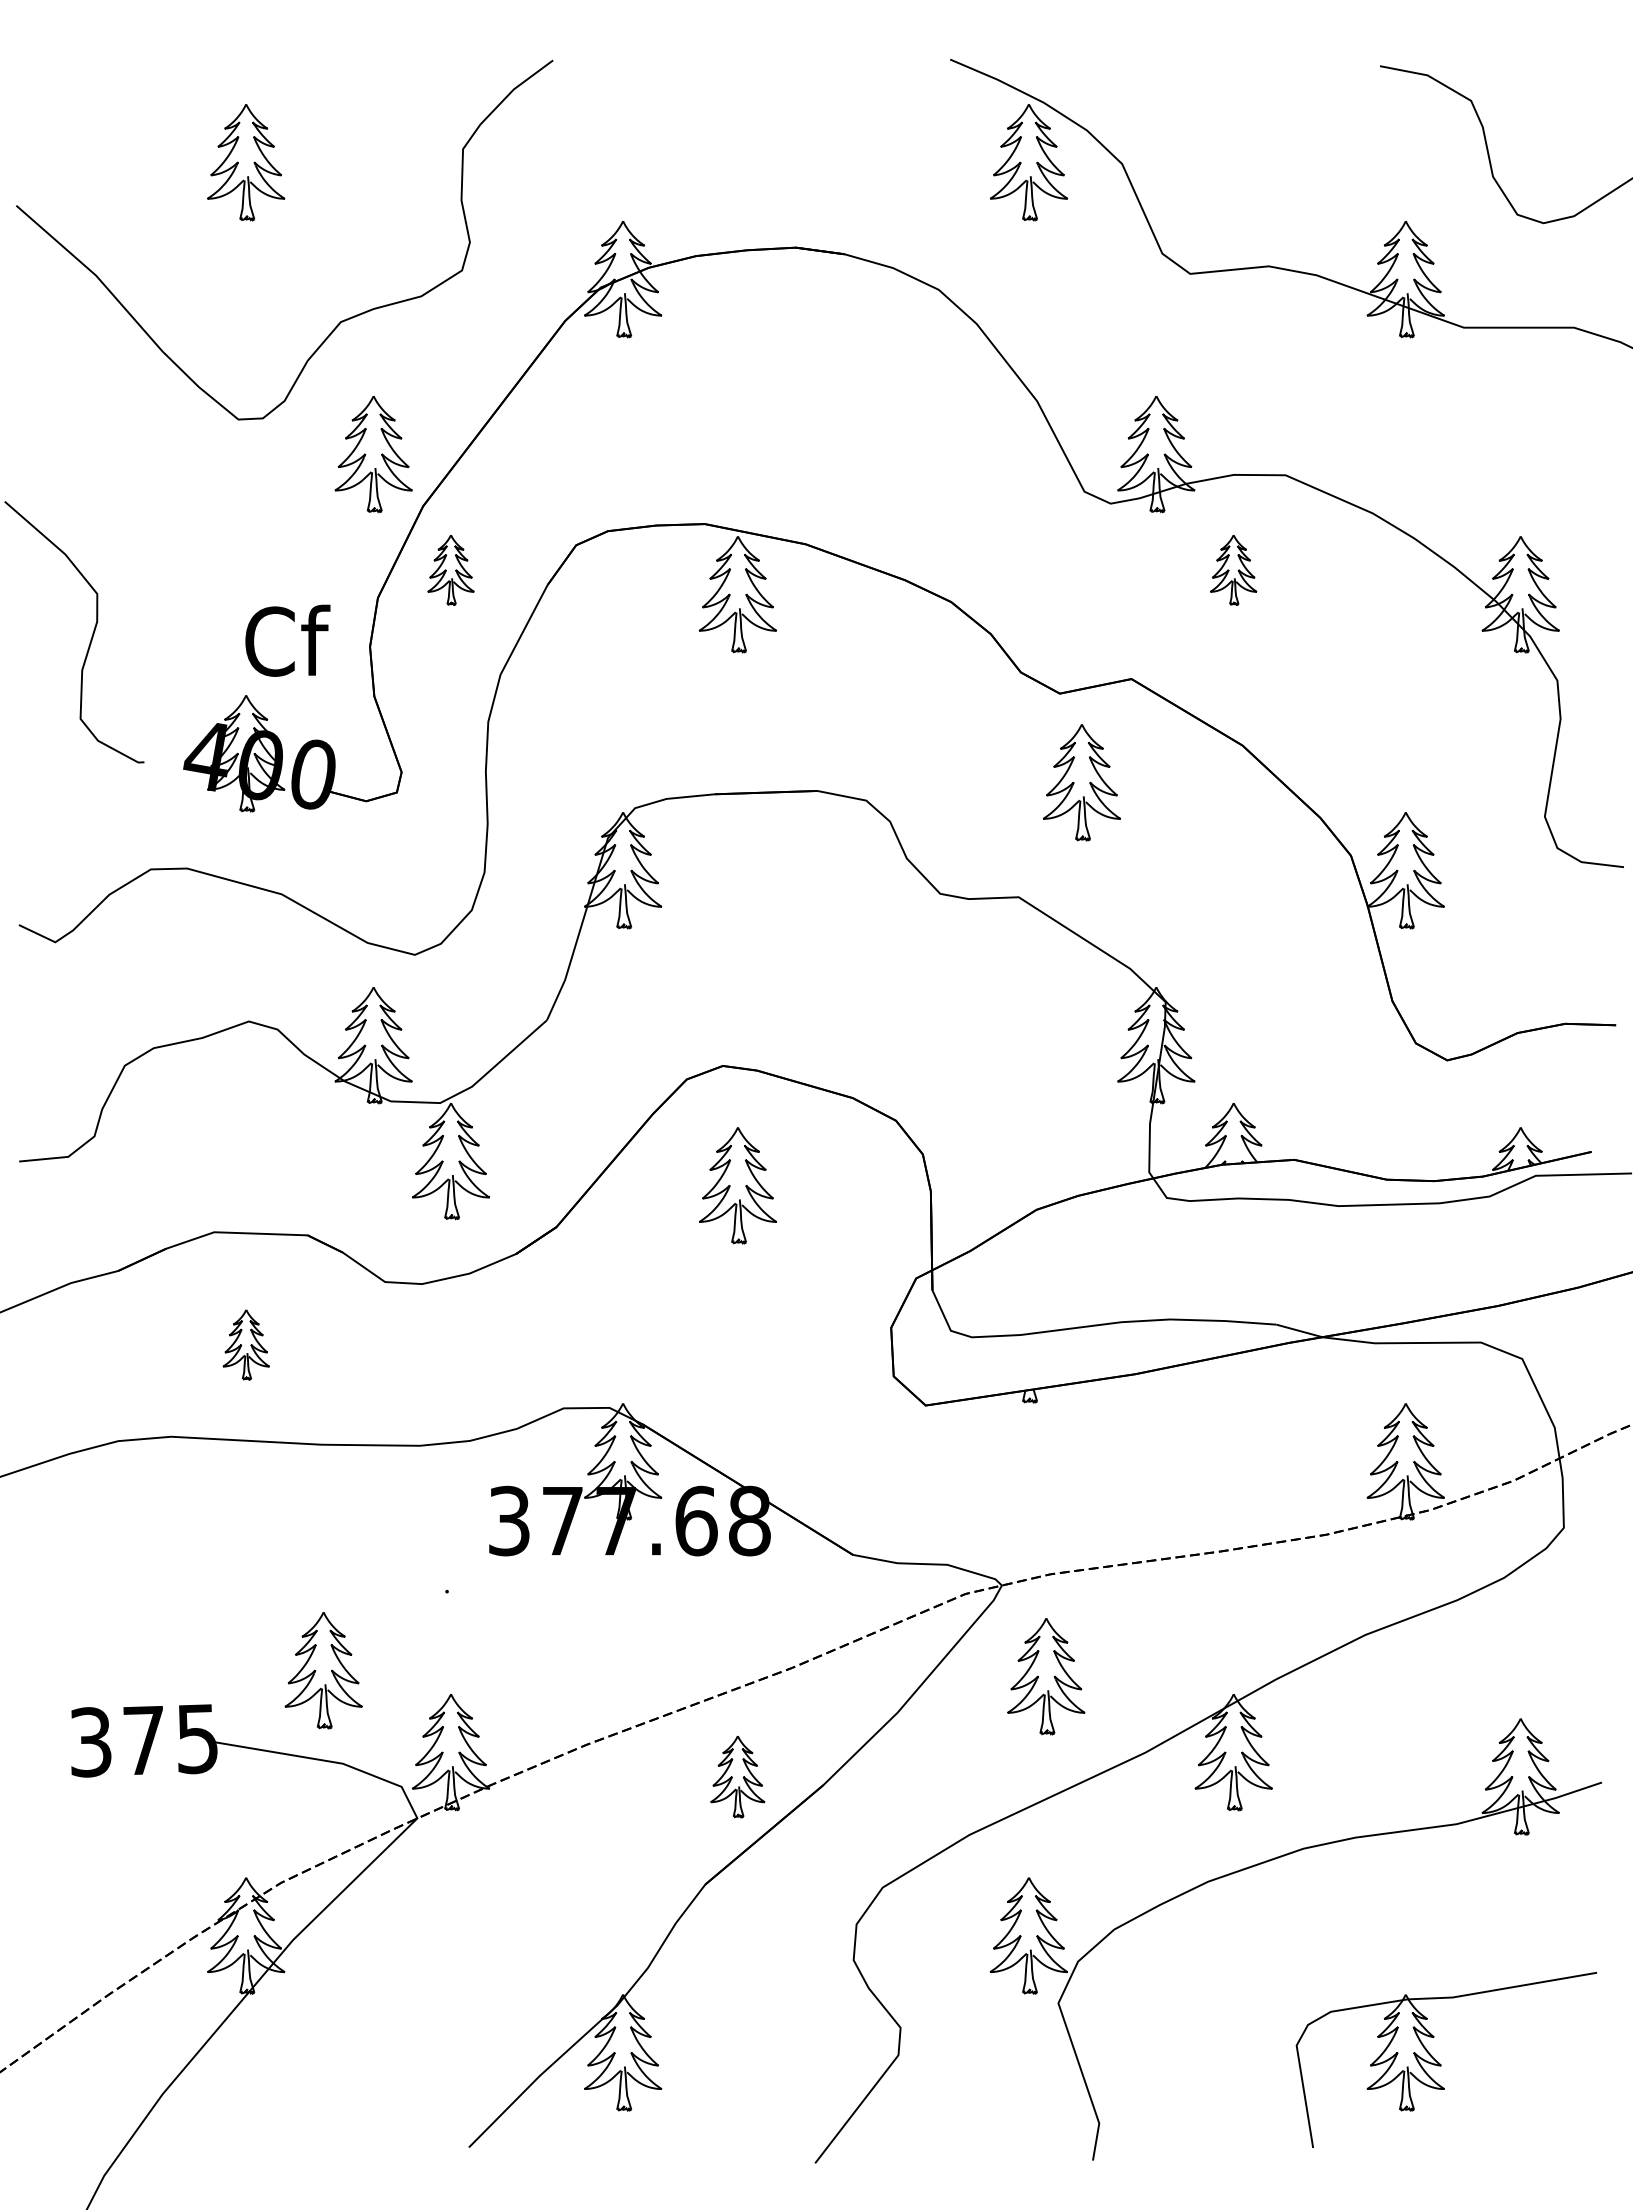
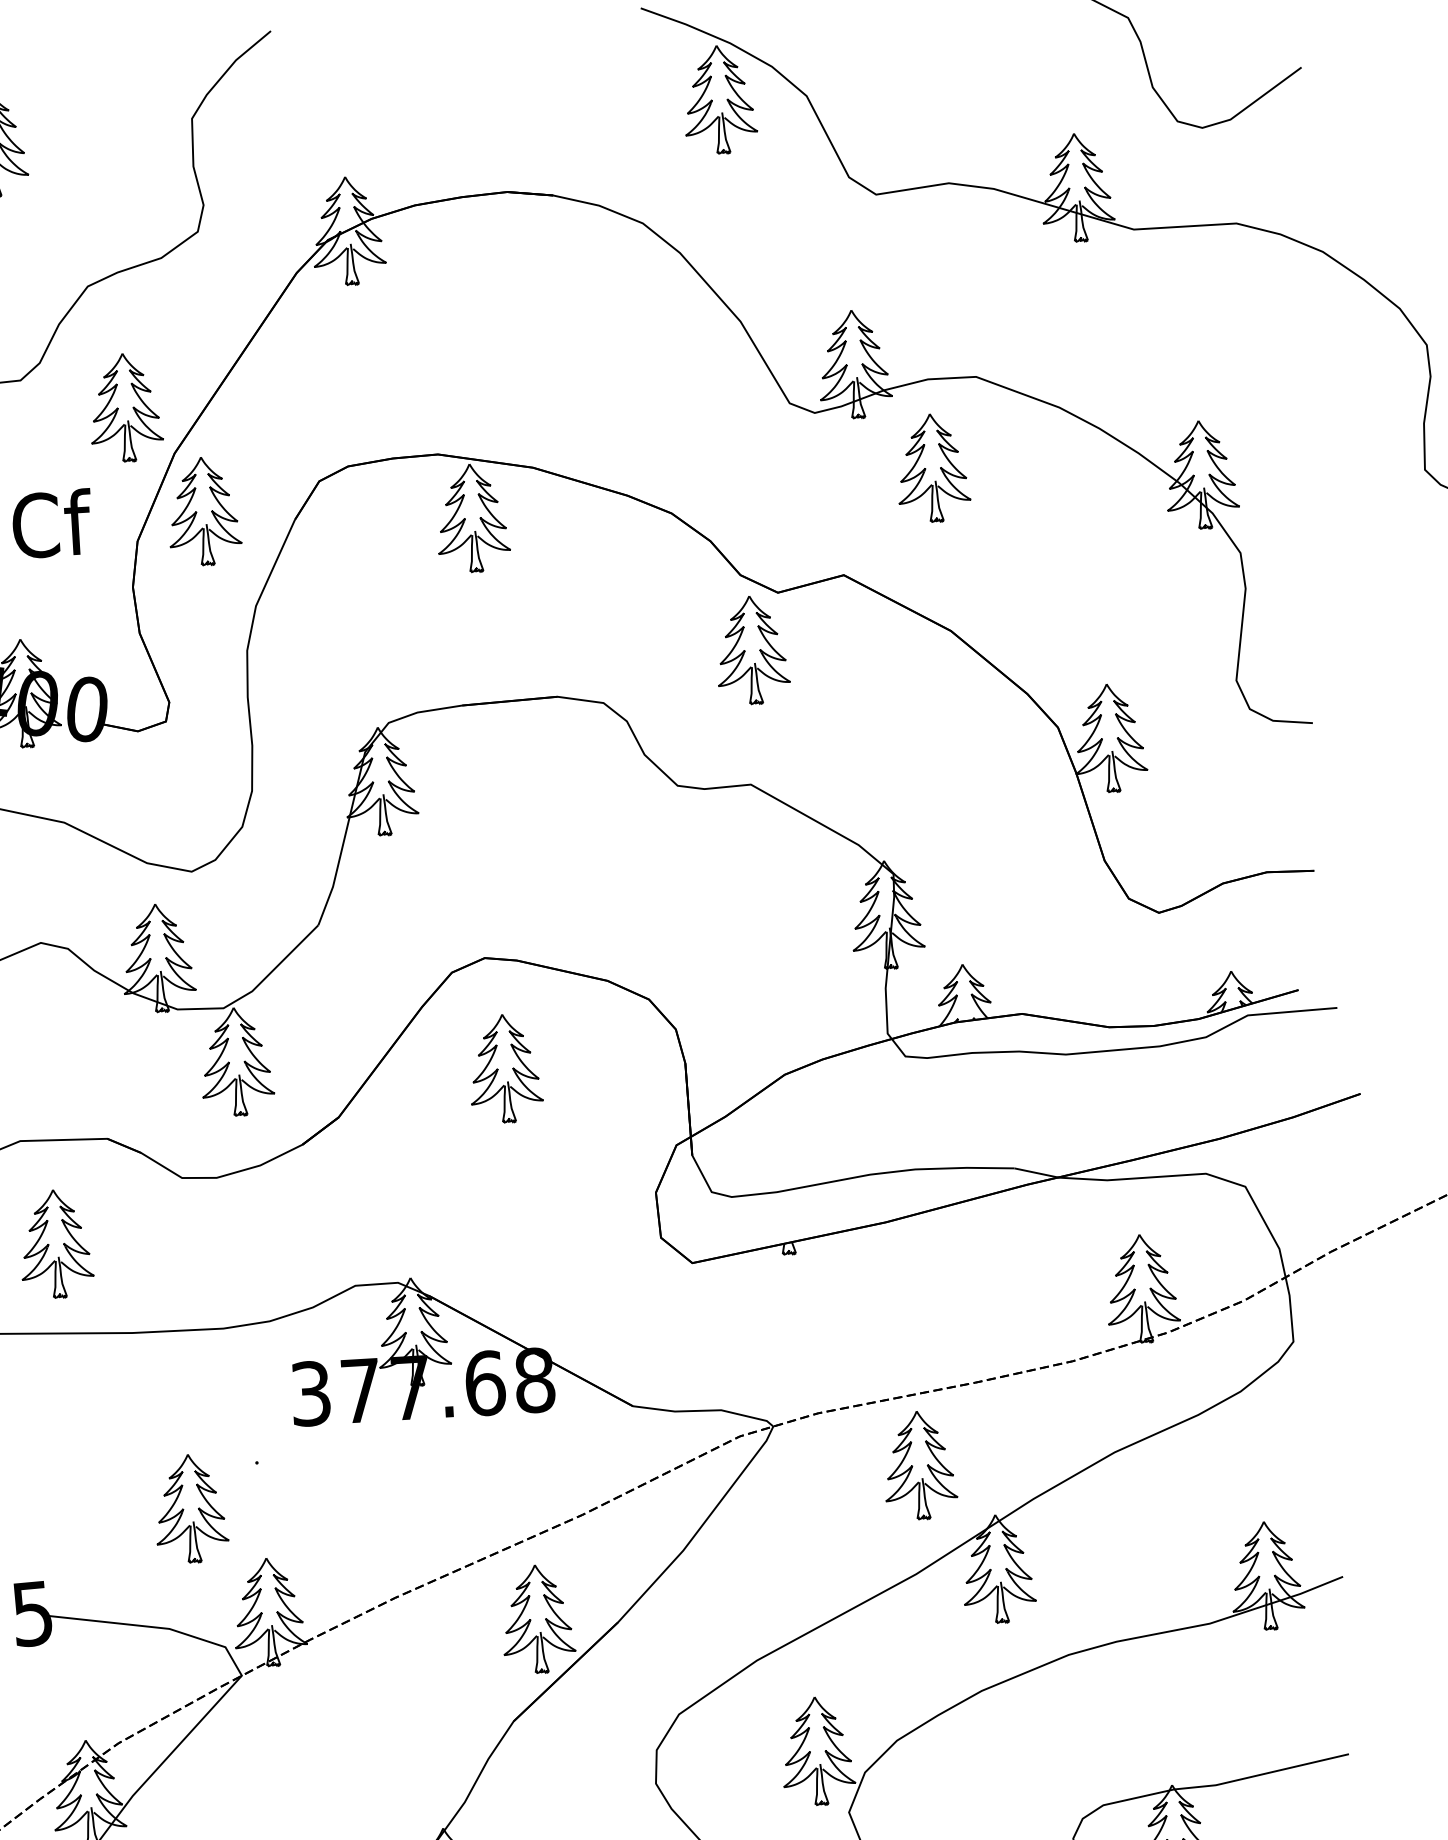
part: (450, 569) -> (203, 510), size x1.67
part: (1233, 569) -> (932, 467), size x1.67
text: (287, 640) -> (52, 523), moved
part: (1081, 782) -> (752, 650), moved
part: (246, 1344) -> (56, 1243), size x1.67
part: (323, 1670) -> (190, 1508), moved
part: (1046, 1676) -> (920, 1465), moved
part: (737, 1776) -> (537, 1618), size x1.43

